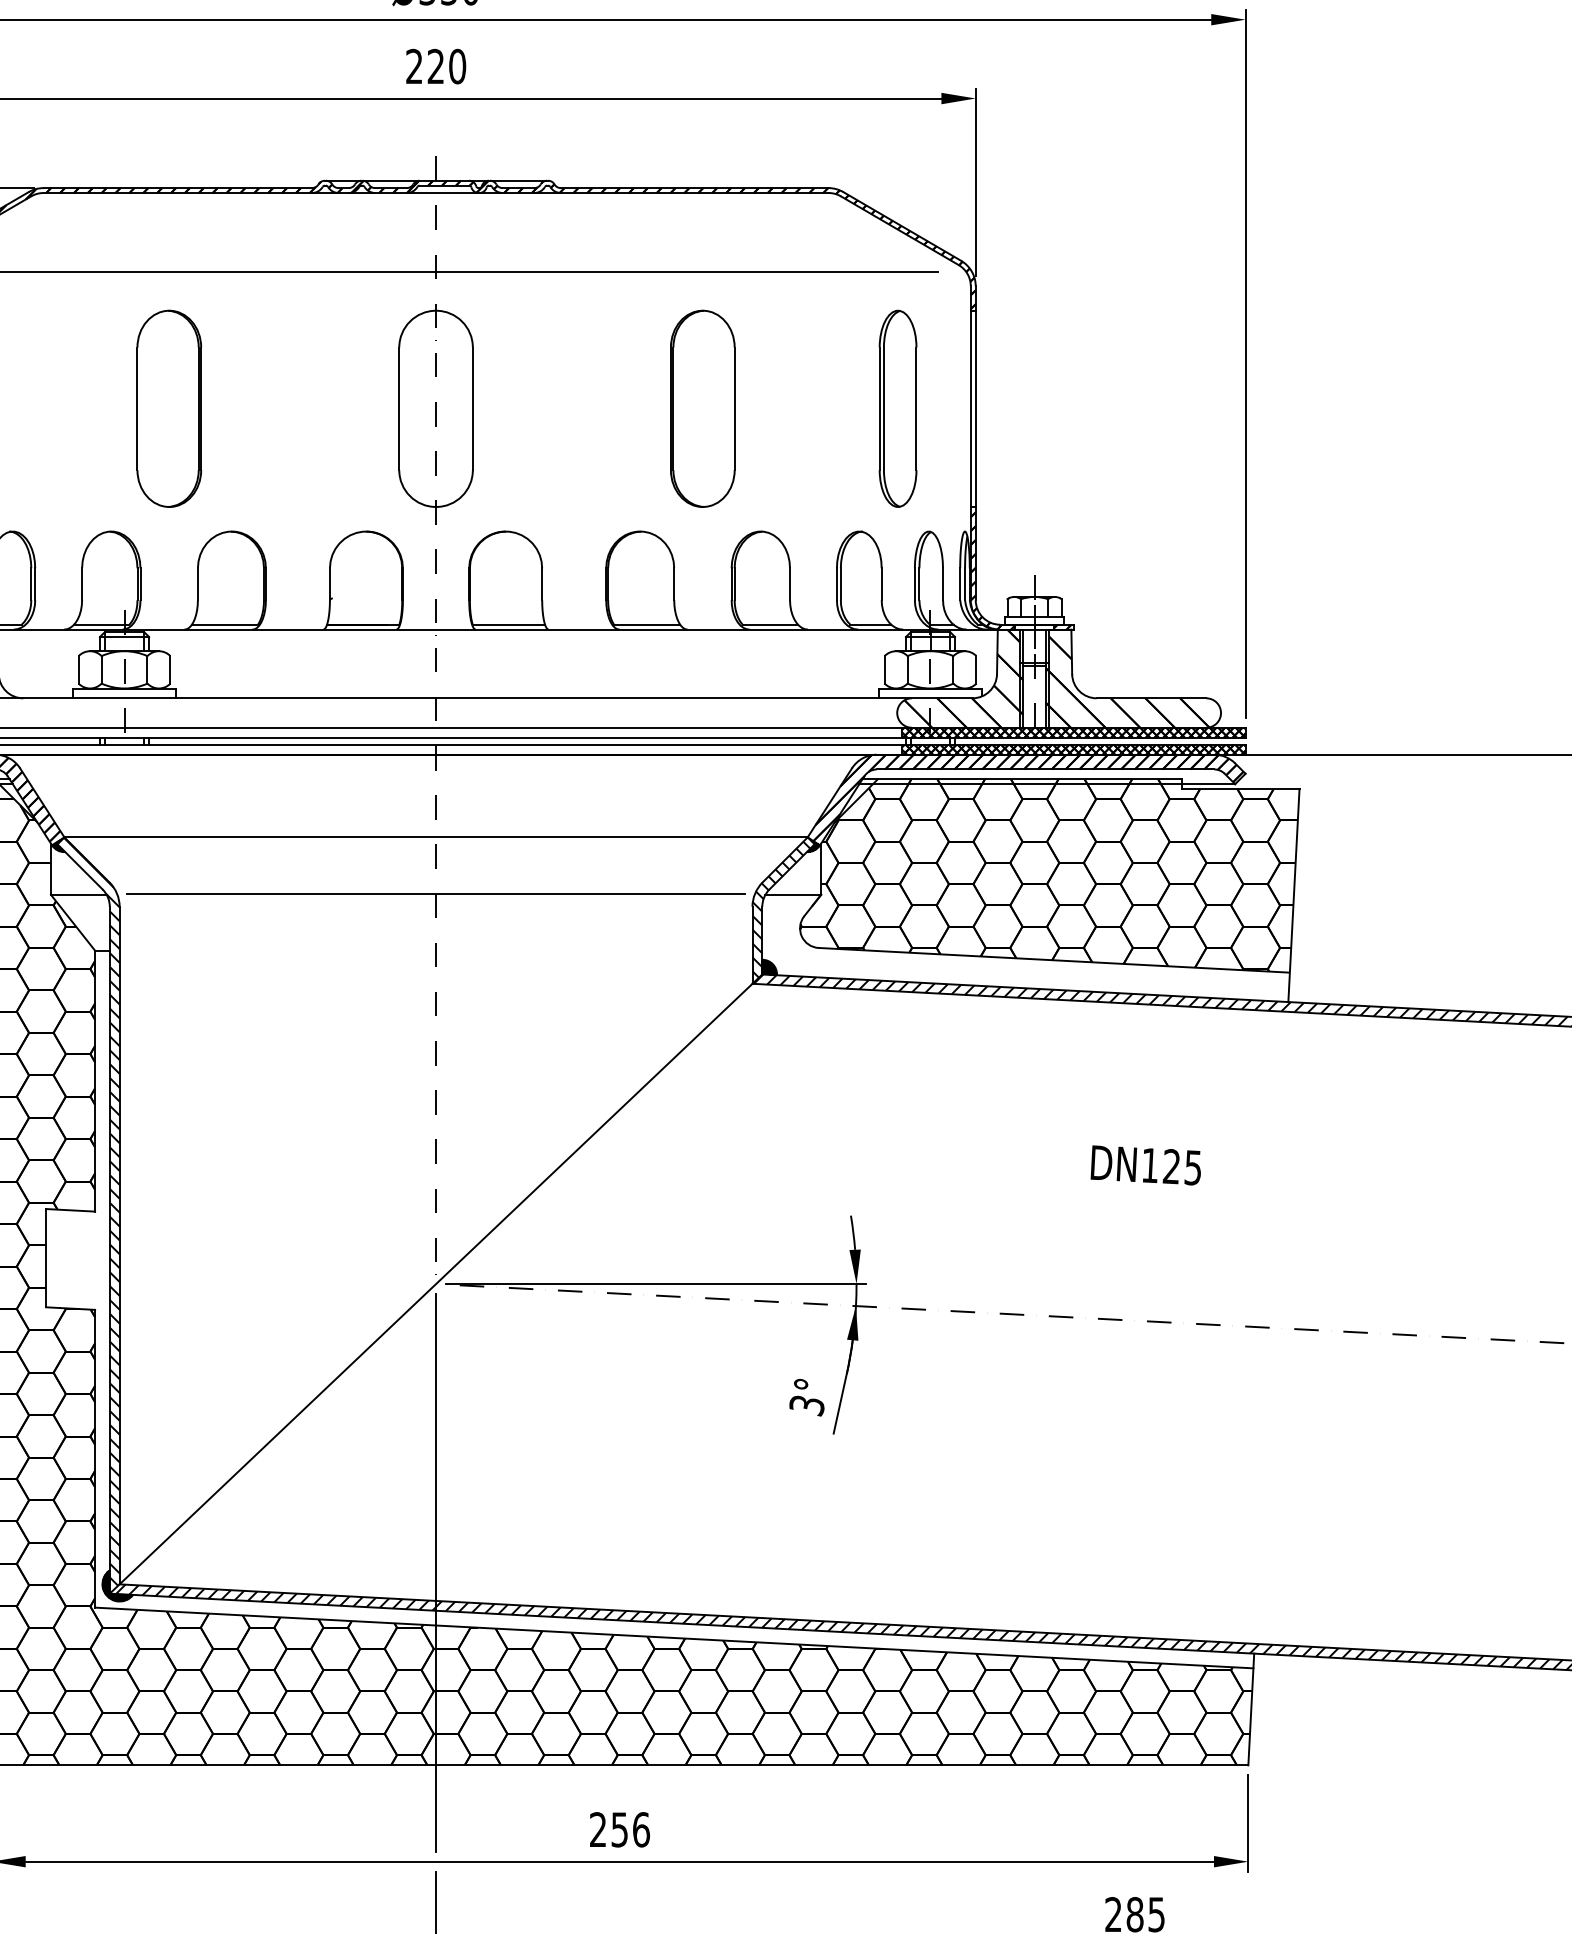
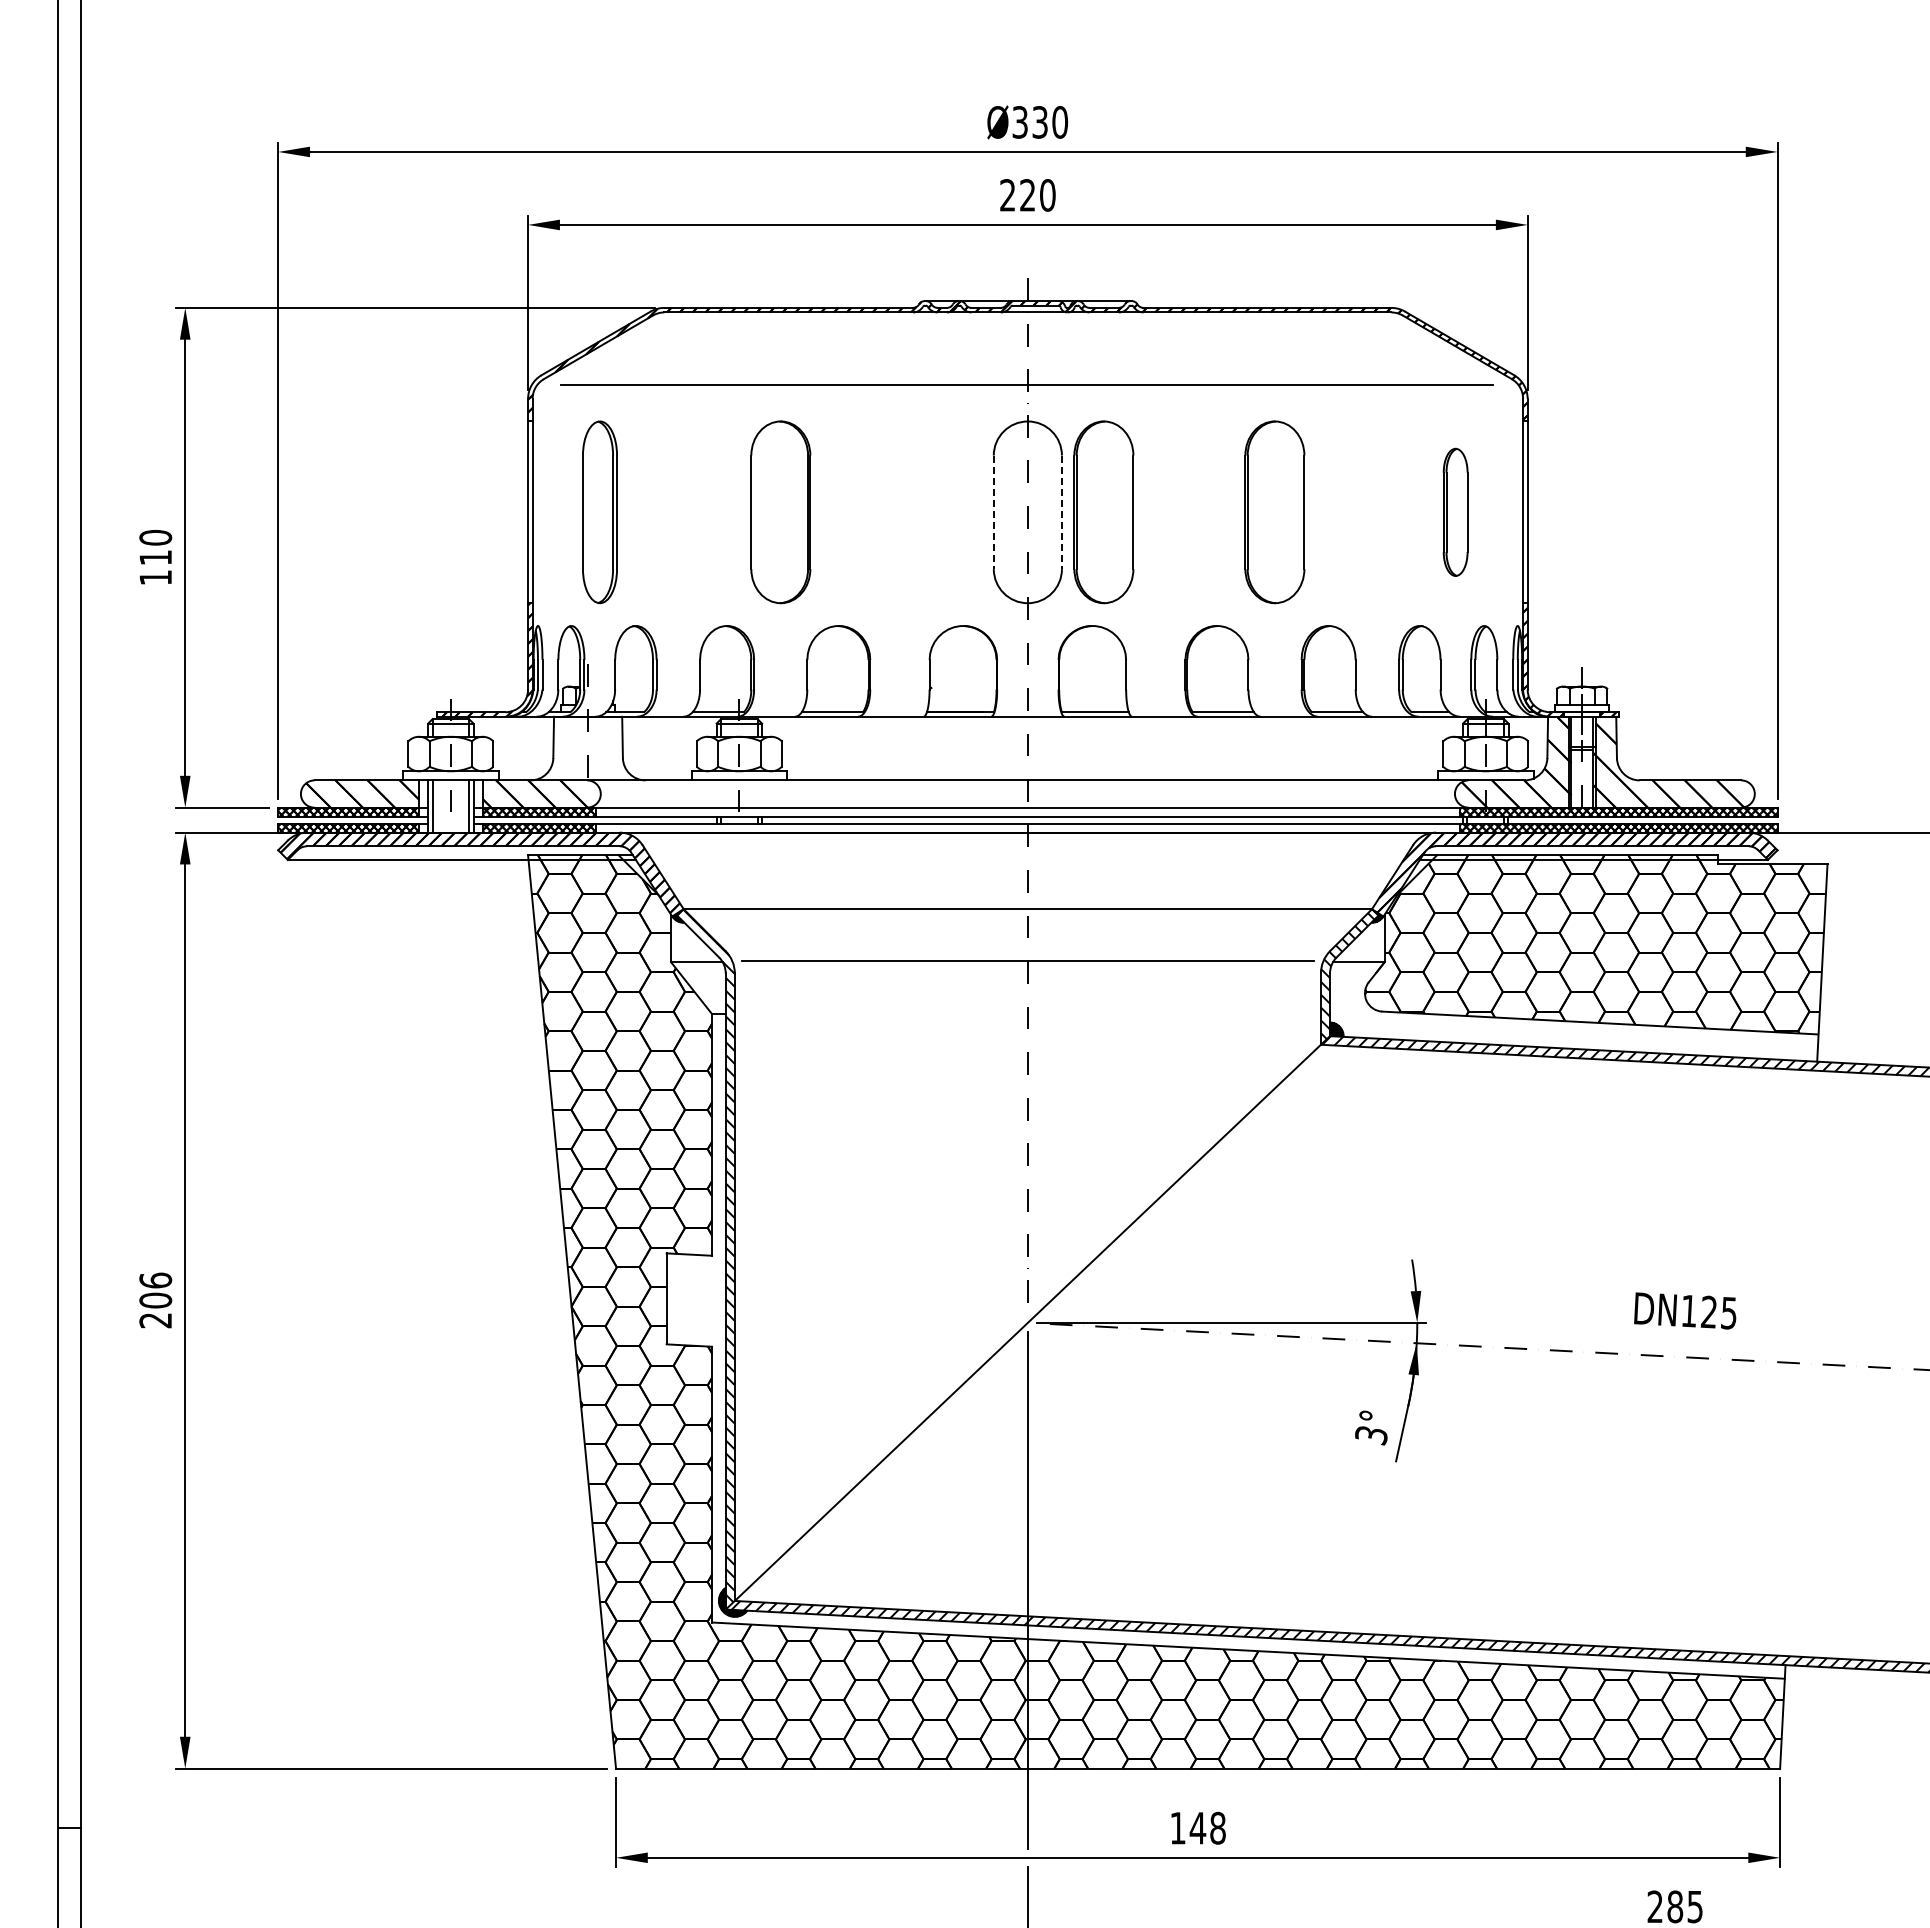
line: (398, 409) -> (993, 512), solid -> dashed
line: (472, 409) -> (1061, 512), solid -> dashed
part: (517, 409) -> (1103, 512), added
part: (897, 409) -> (1455, 512), size x0.7
text: (1146, 1164) -> (1685, 1310), moved
text: (619, 1828) -> (1197, 1827), 256 -> 148

